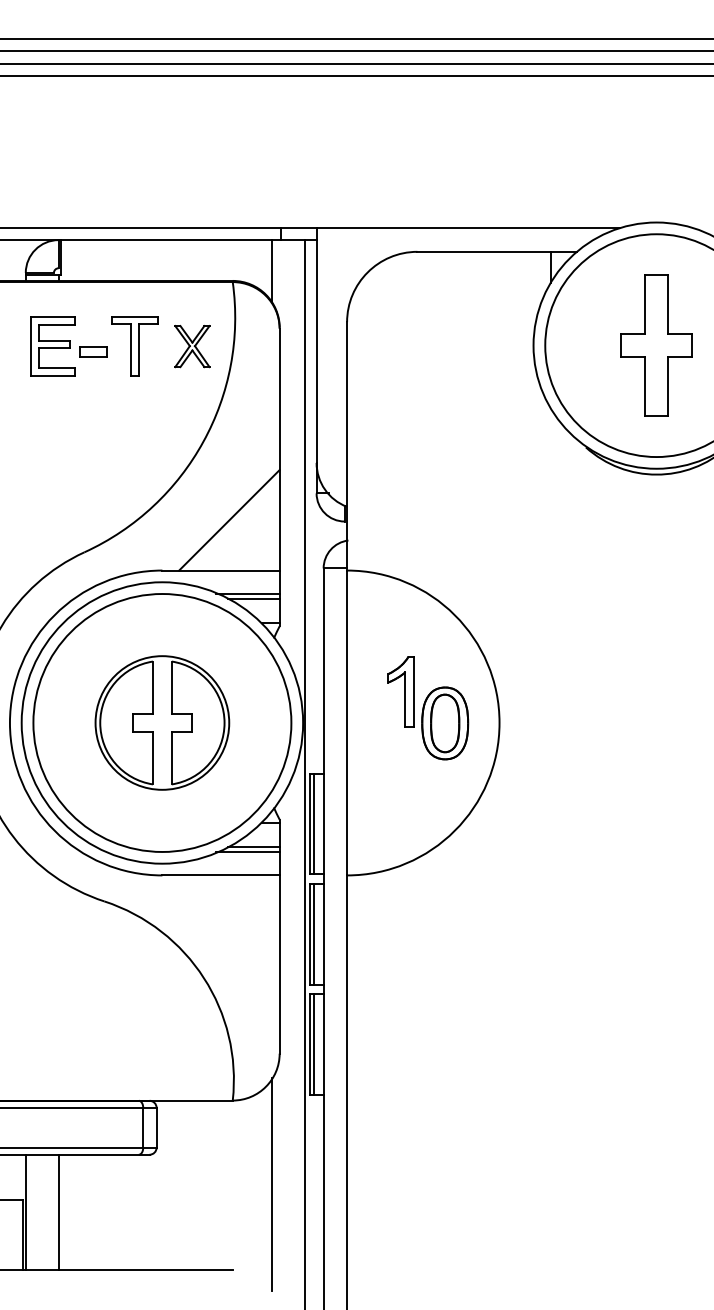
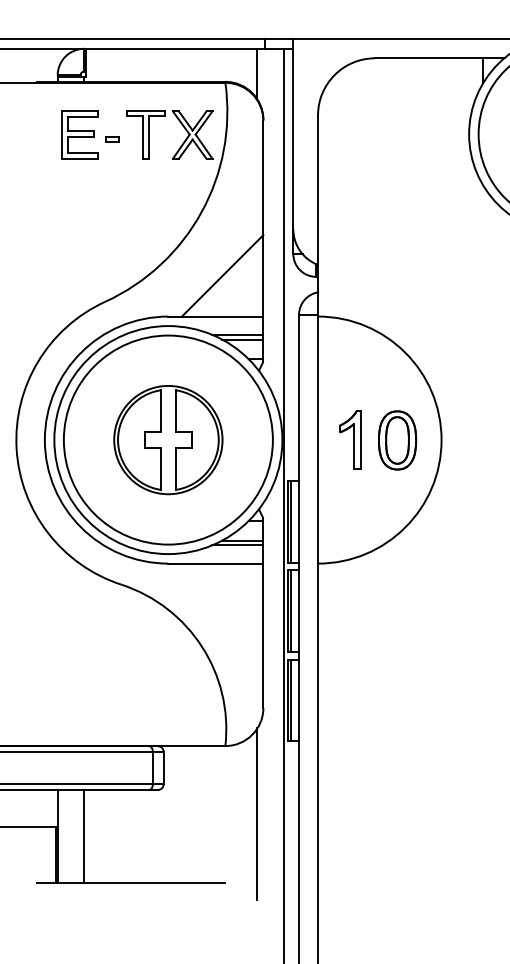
part: (192, 346) -> (192, 135), size x1.43
part: (93, 351) -> (112, 139), size x0.62
part: (400, 691) -> (349, 439), moved

